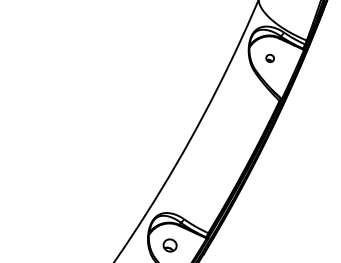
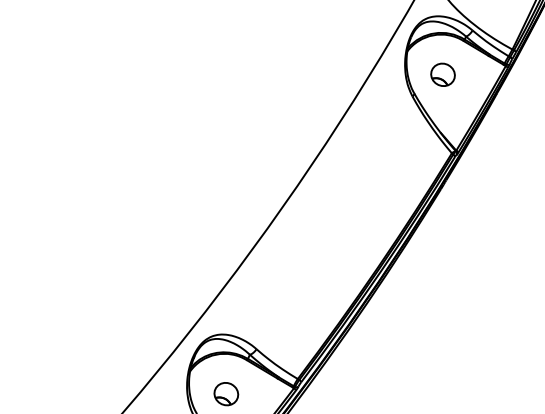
part: (269, 58) -> (441, 74), size x1.67

